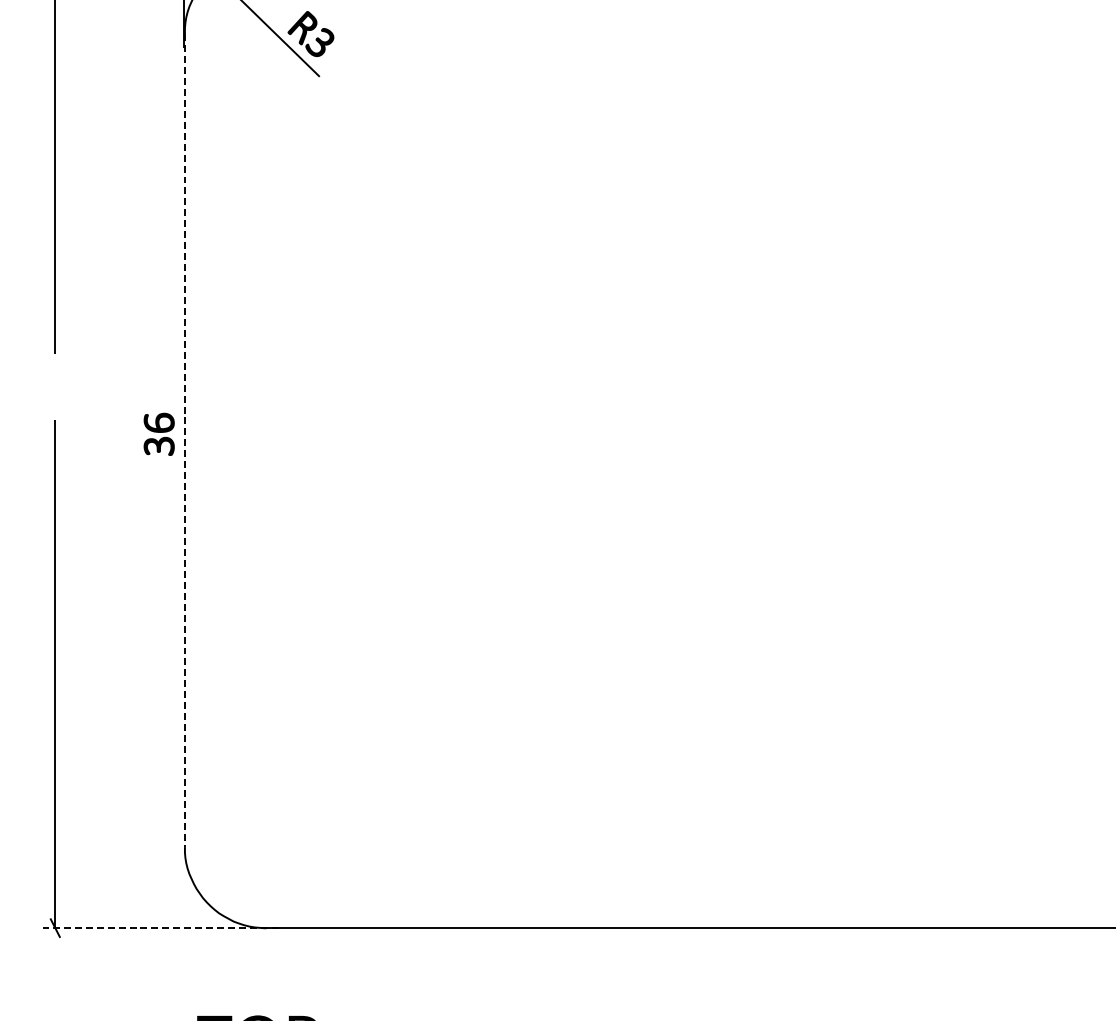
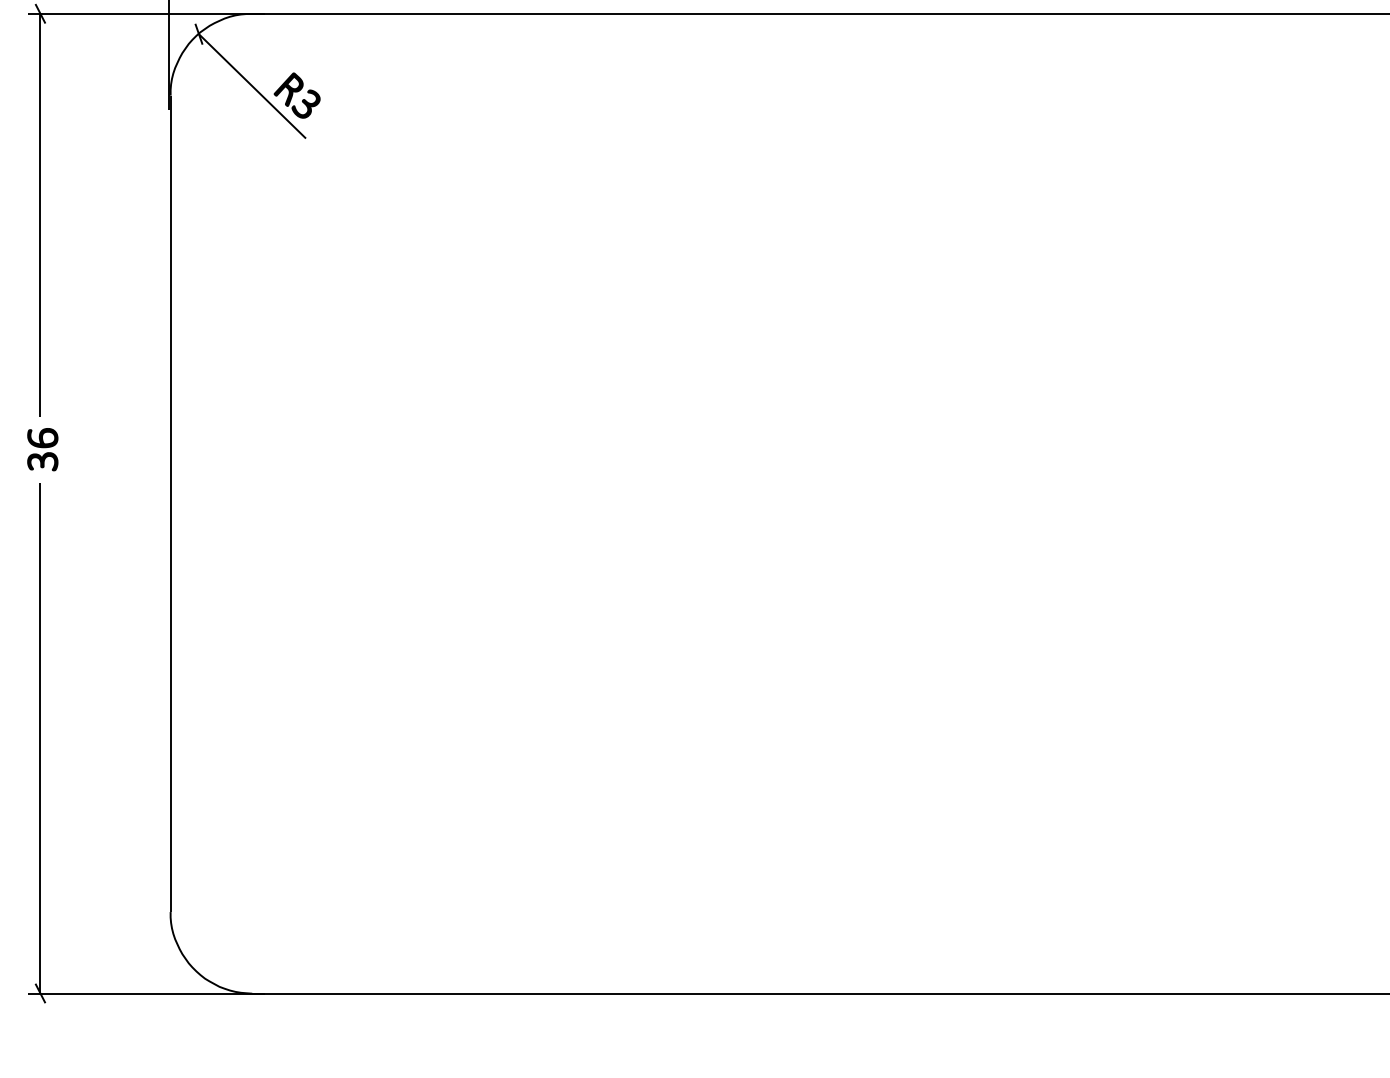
part: (158, 434) -> (42, 449), moved
line: (184, 441) -> (170, 504), dashed -> solid
line: (160, 928) -> (146, 993), dashed -> solid

